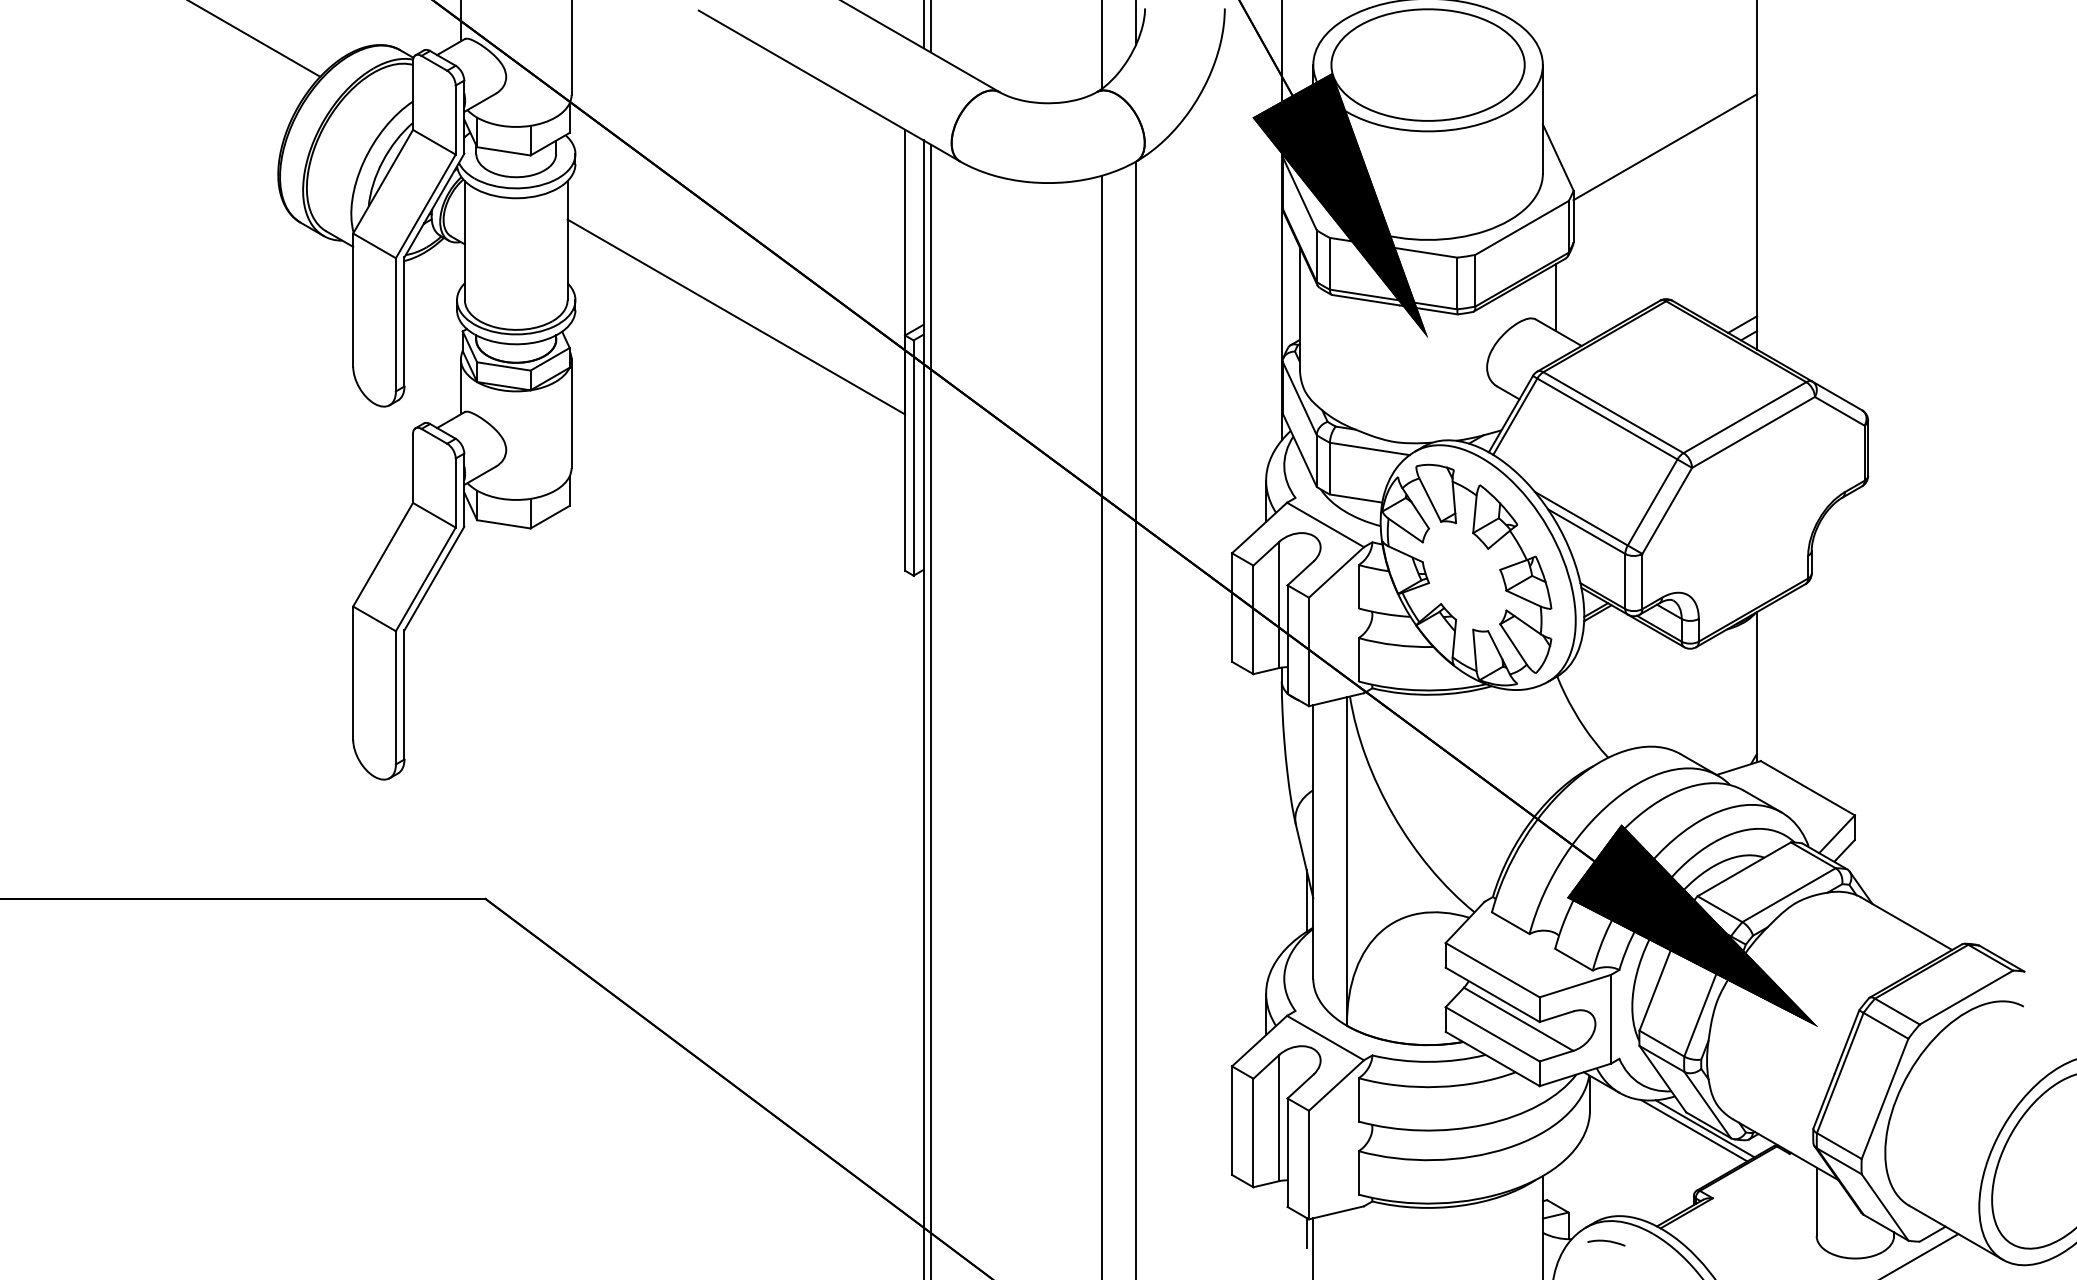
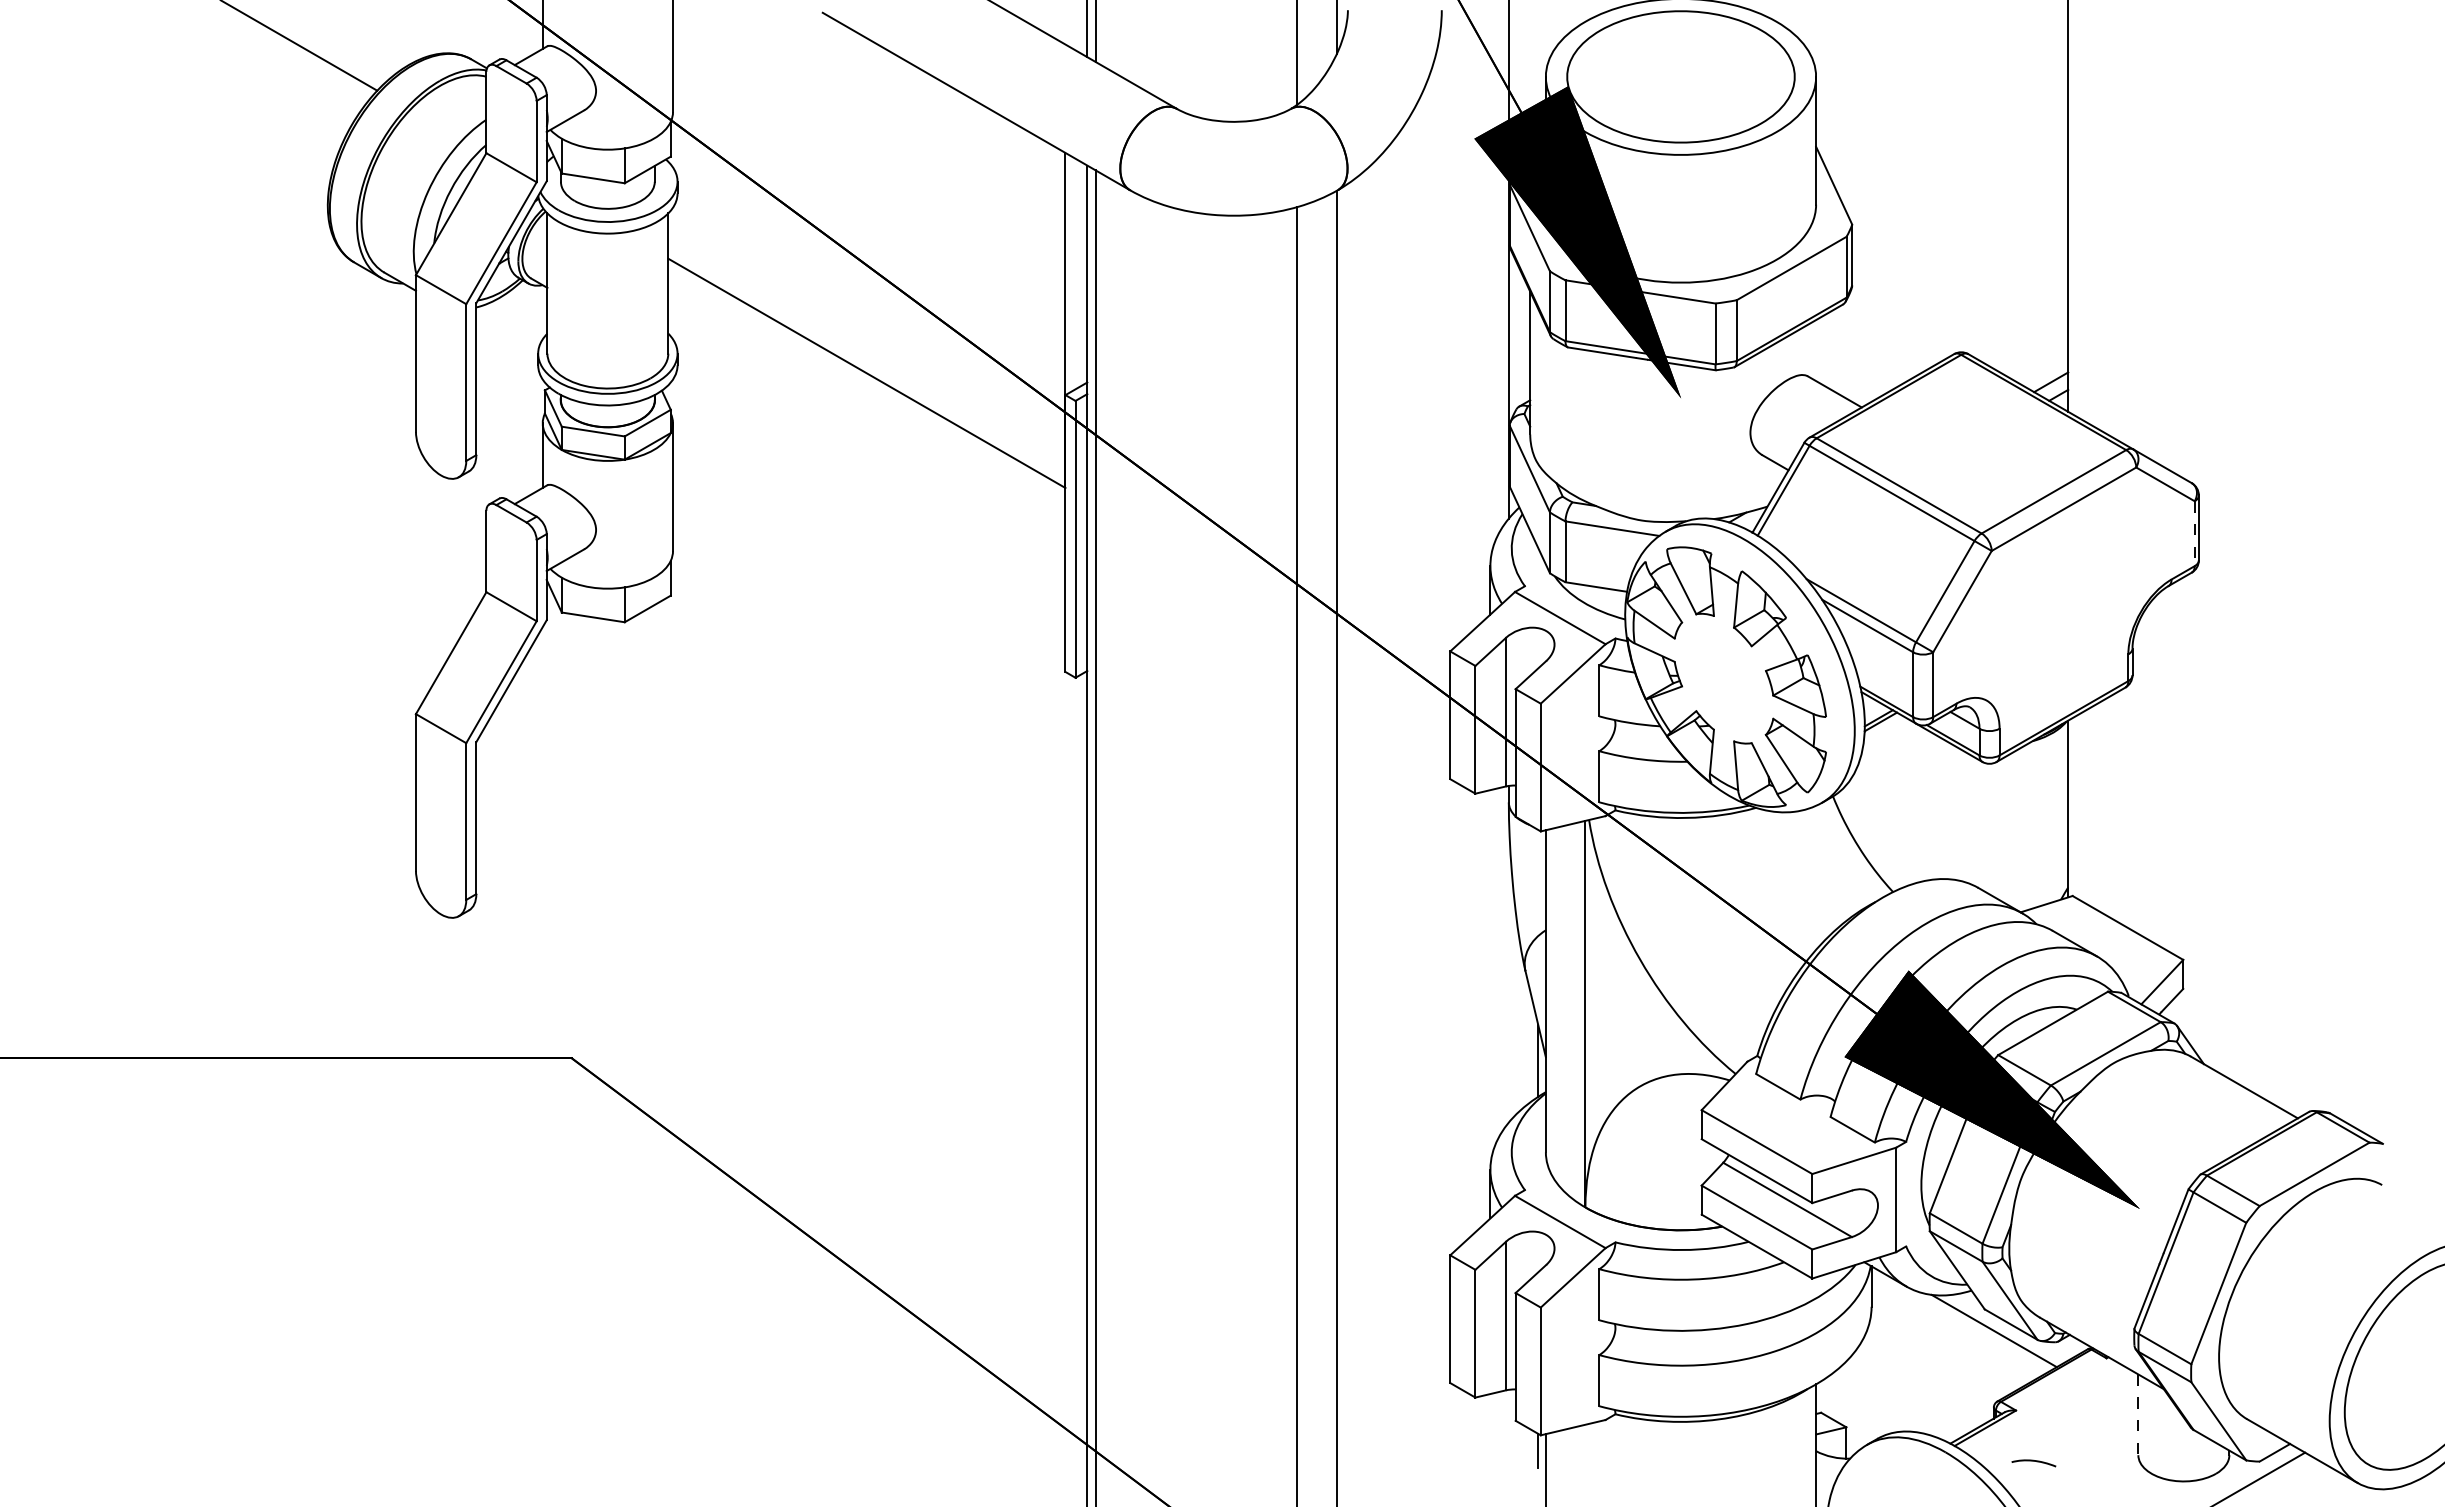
line: (1665, 147) -> (1960, 173), removed
line: (1555, 297) -> (1831, 350), removed
line: (1864, 453) -> (2194, 534), solid -> dashed
line: (1704, 1128) -> (2006, 1328), removed
line: (1816, 1202) -> (2138, 1415), solid -> dashed
curve: (1606, 1241) -> (2033, 1461), moved

